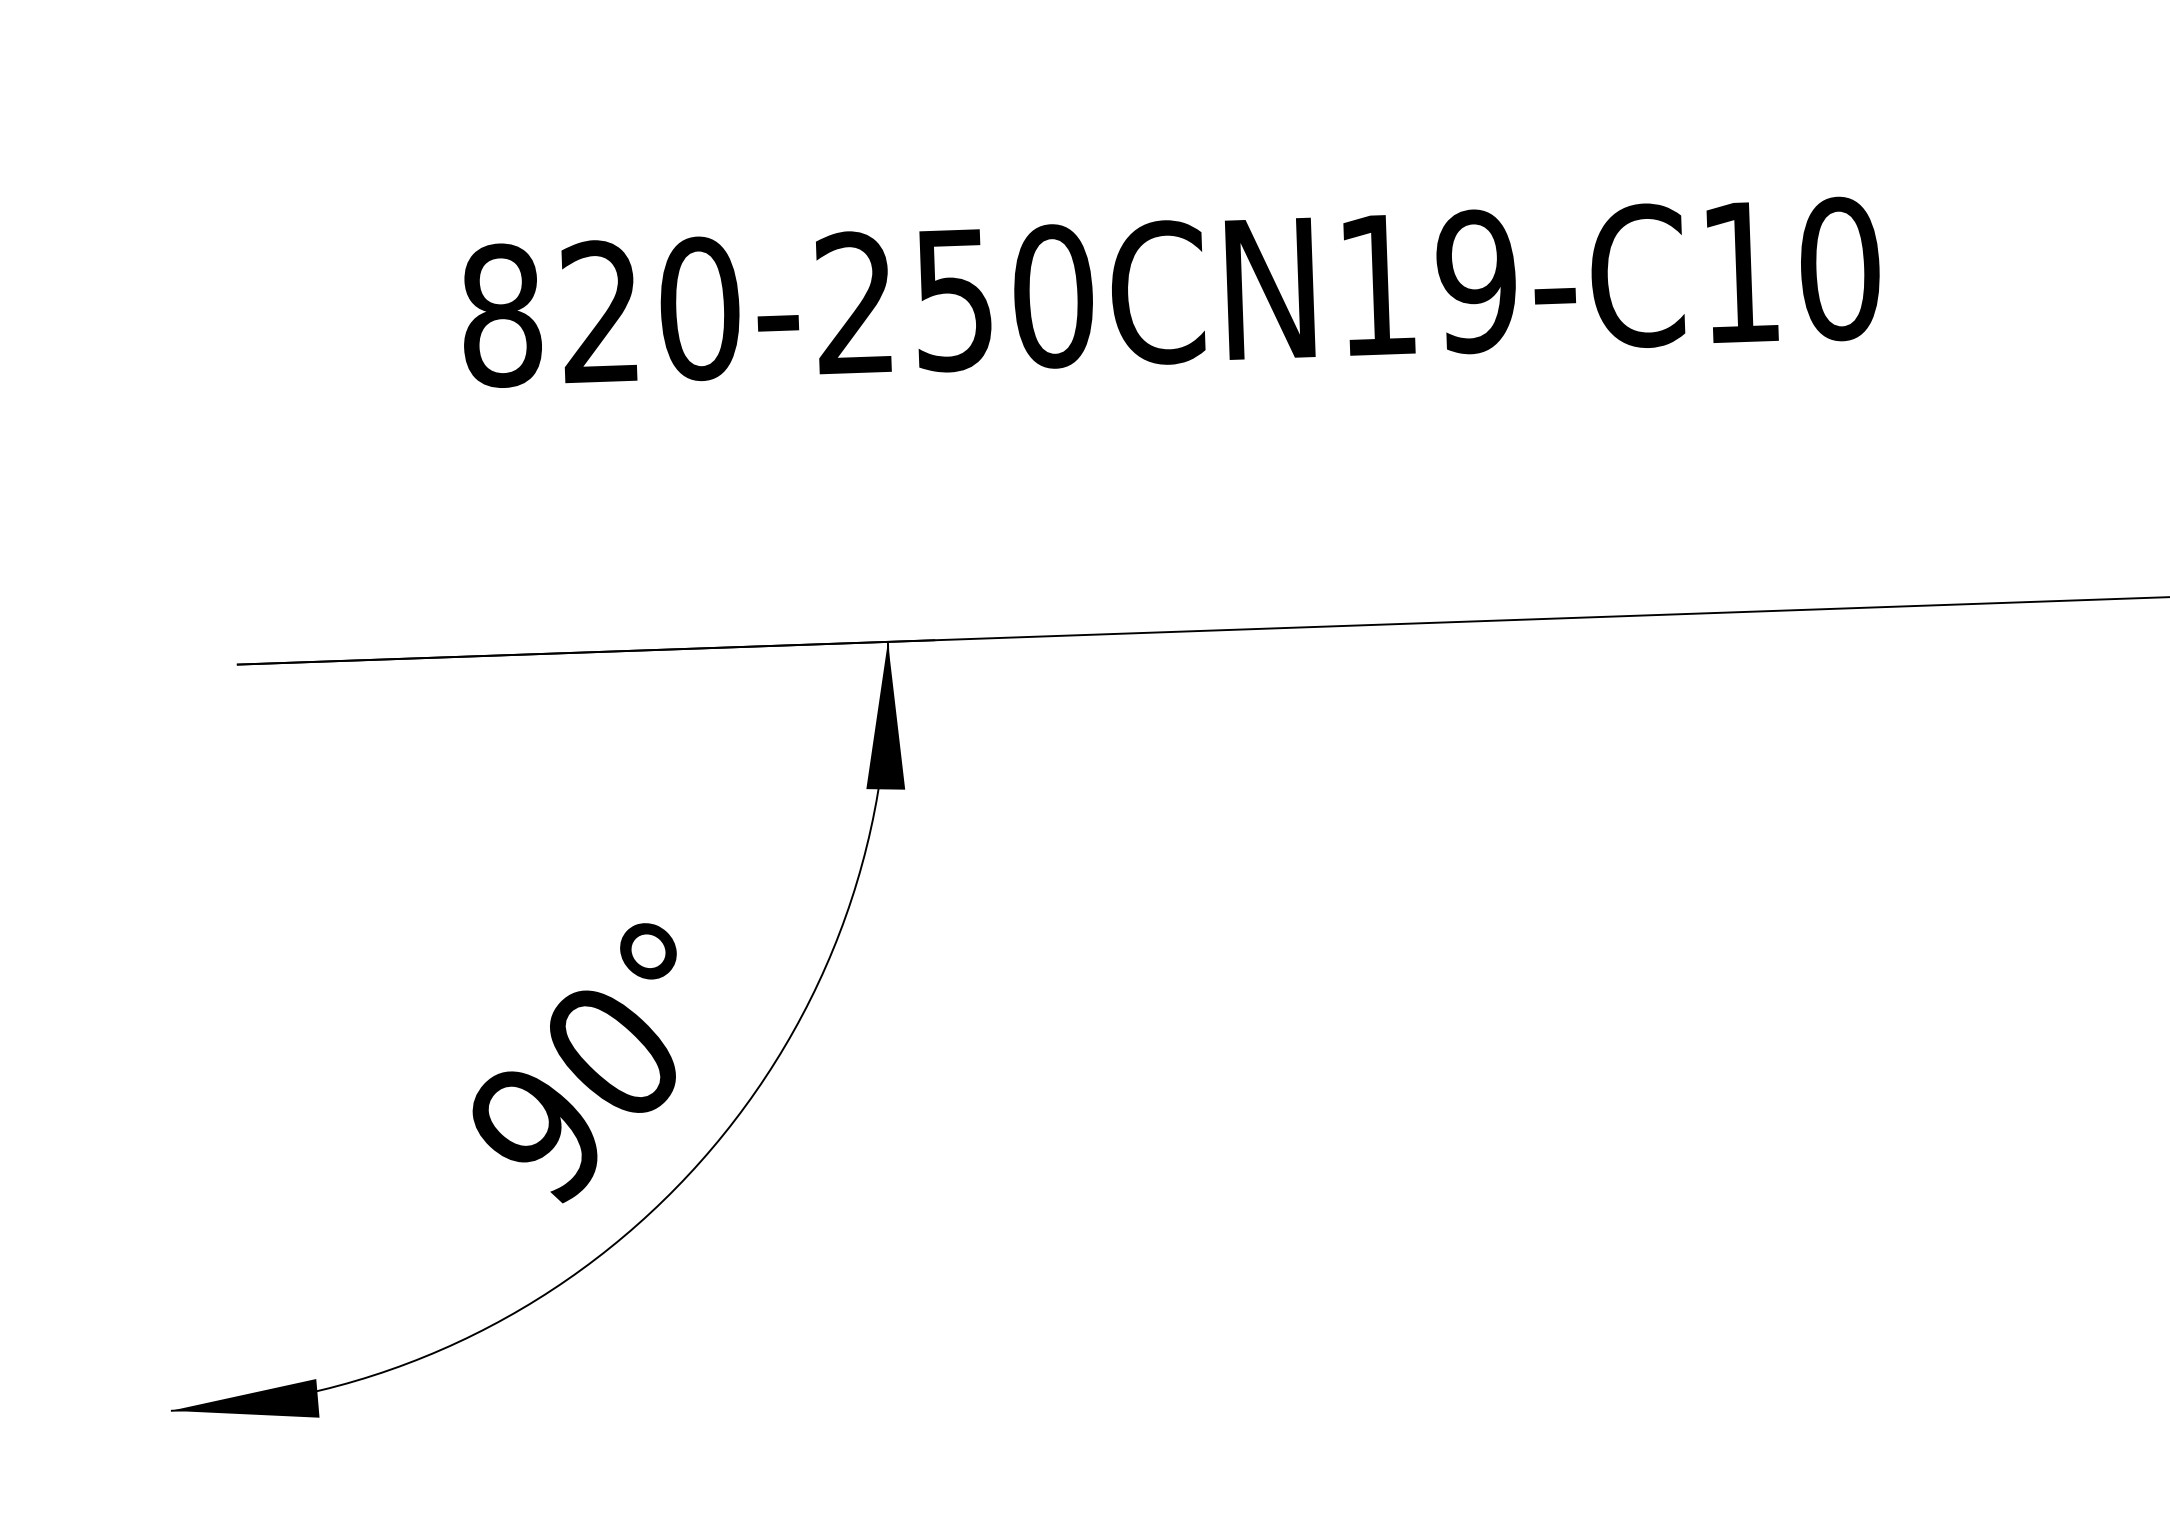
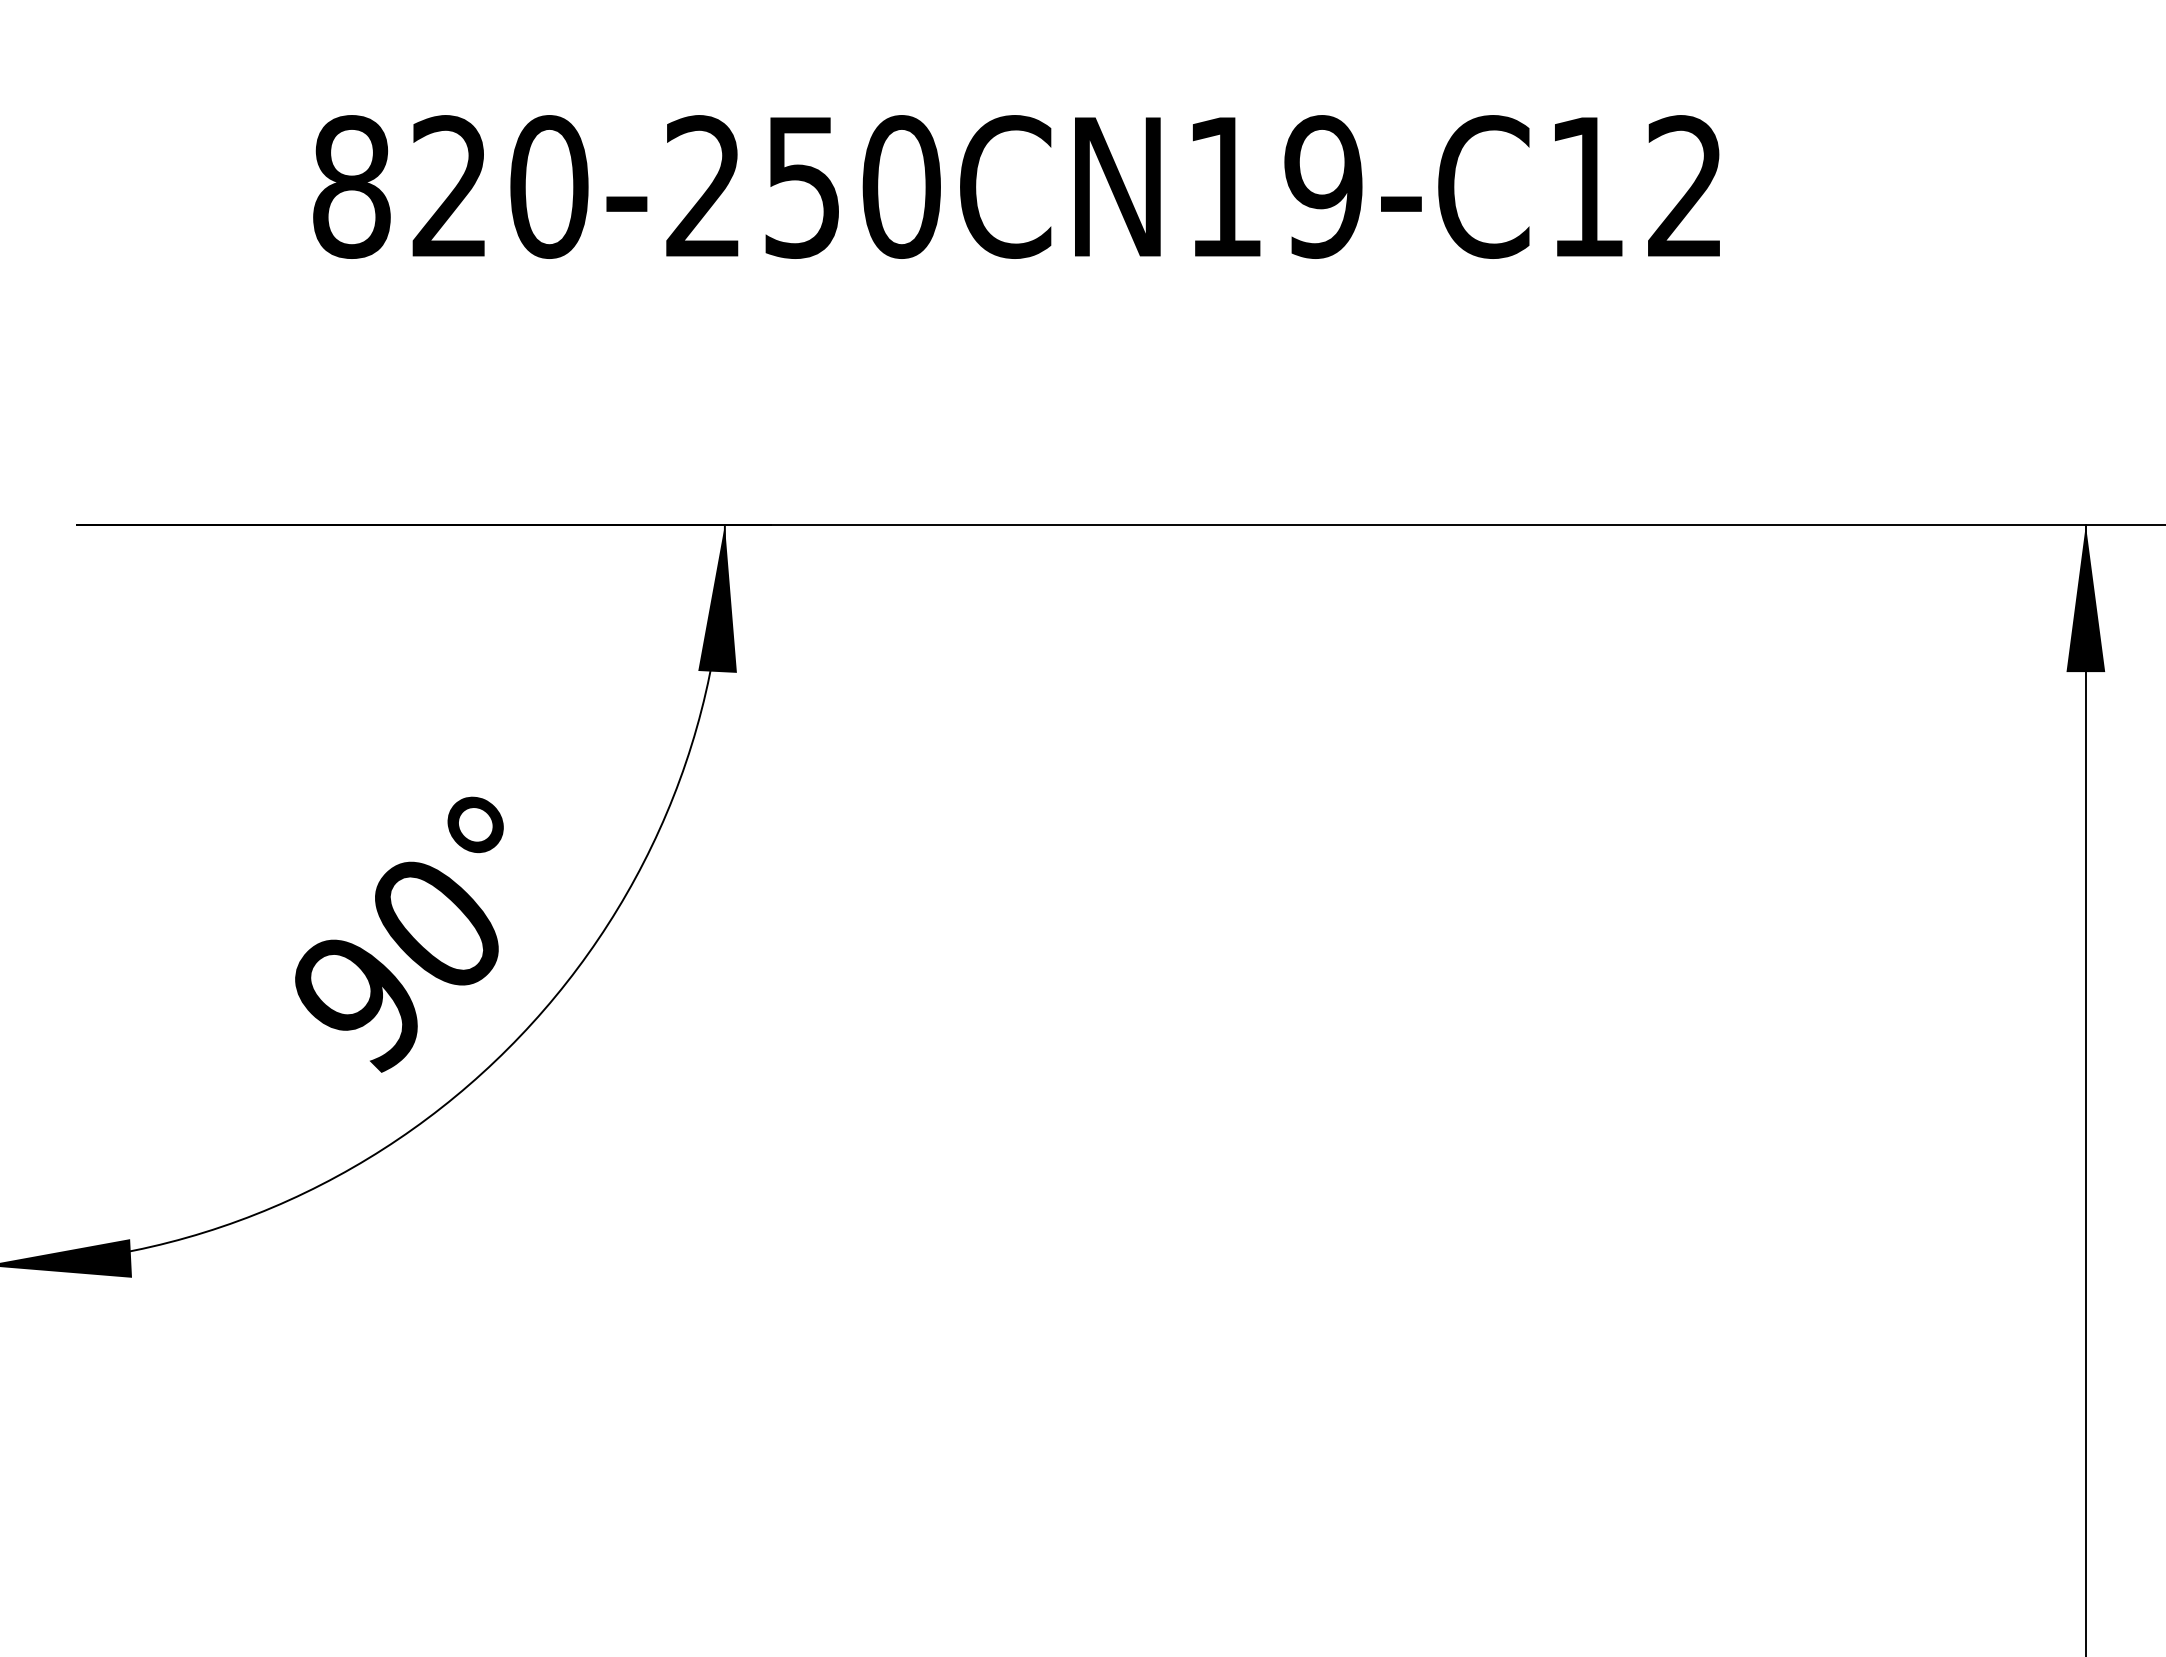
text: (1840, 268) -> (1686, 186), 820-250CN19-C10 -> 820-250CN19-C12

